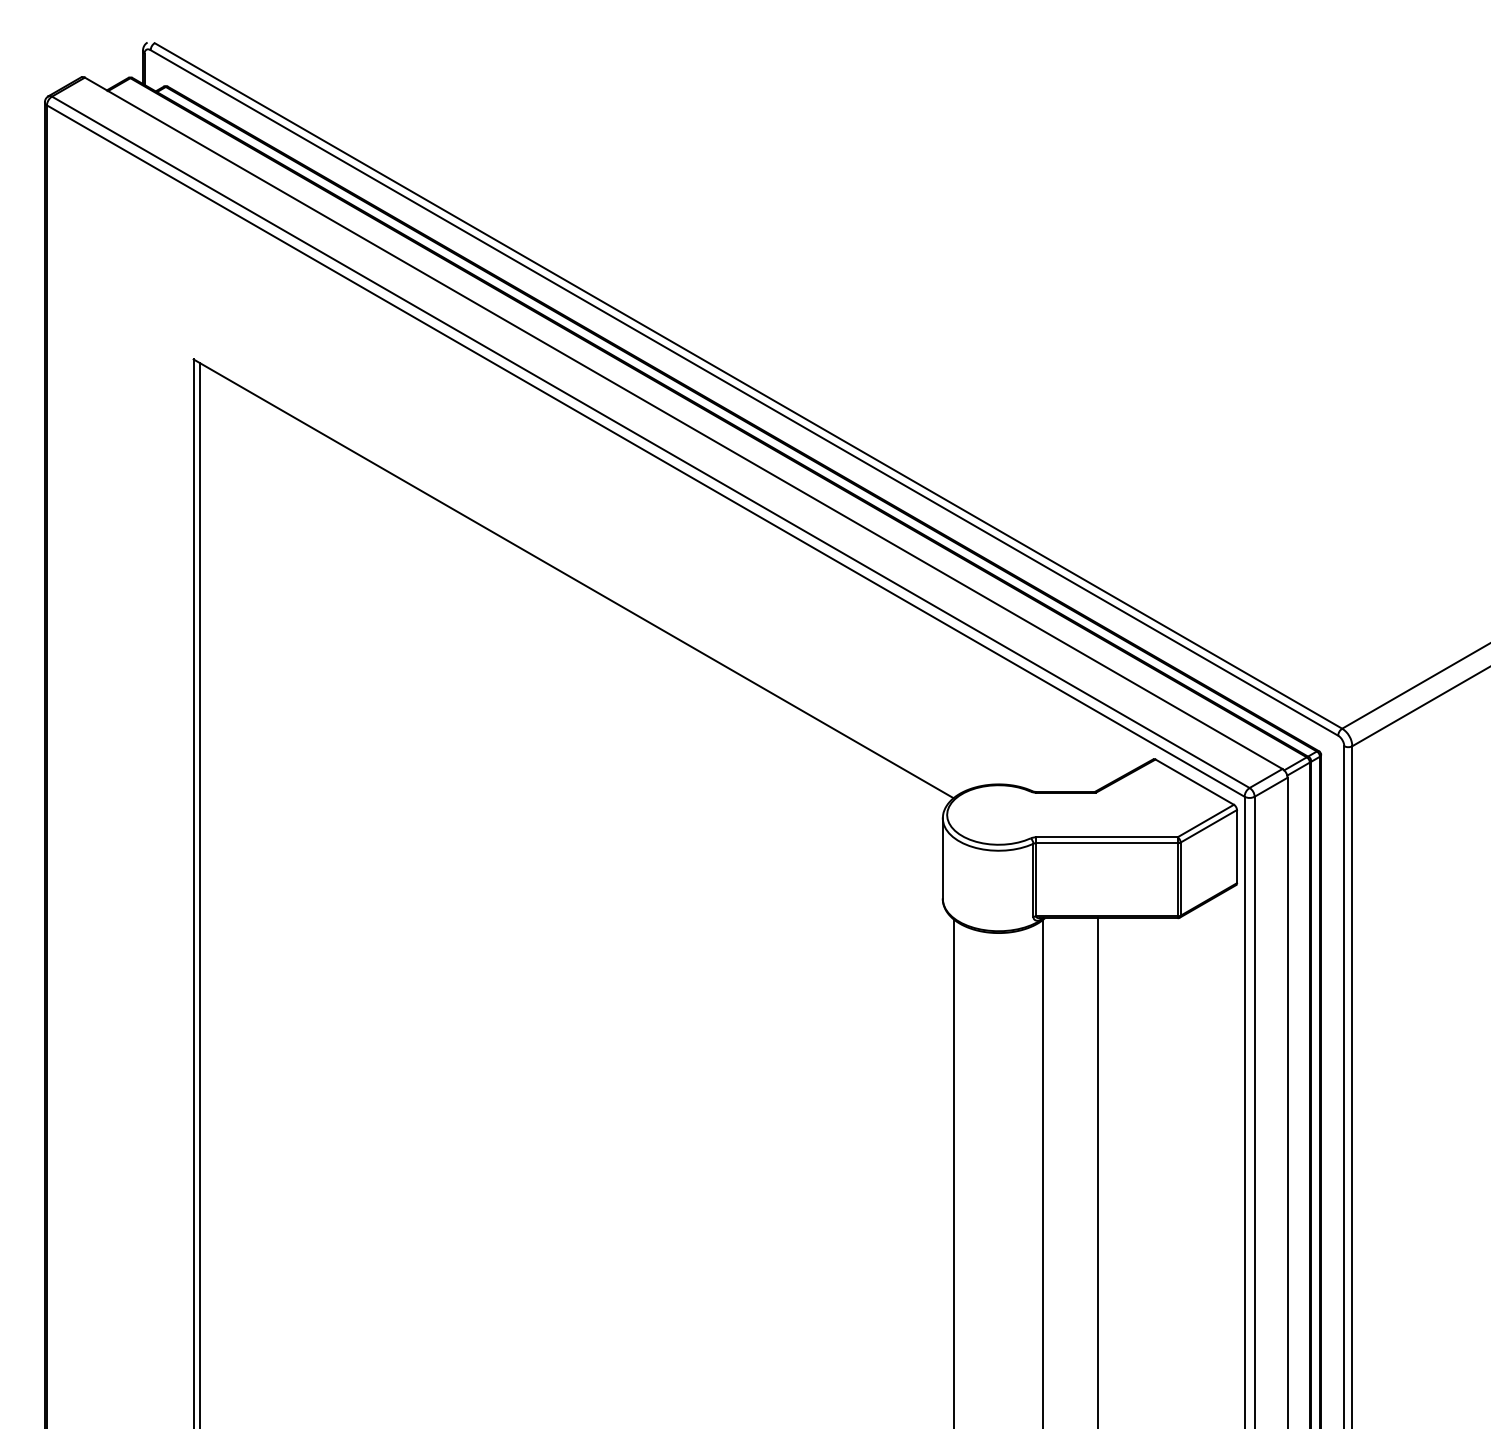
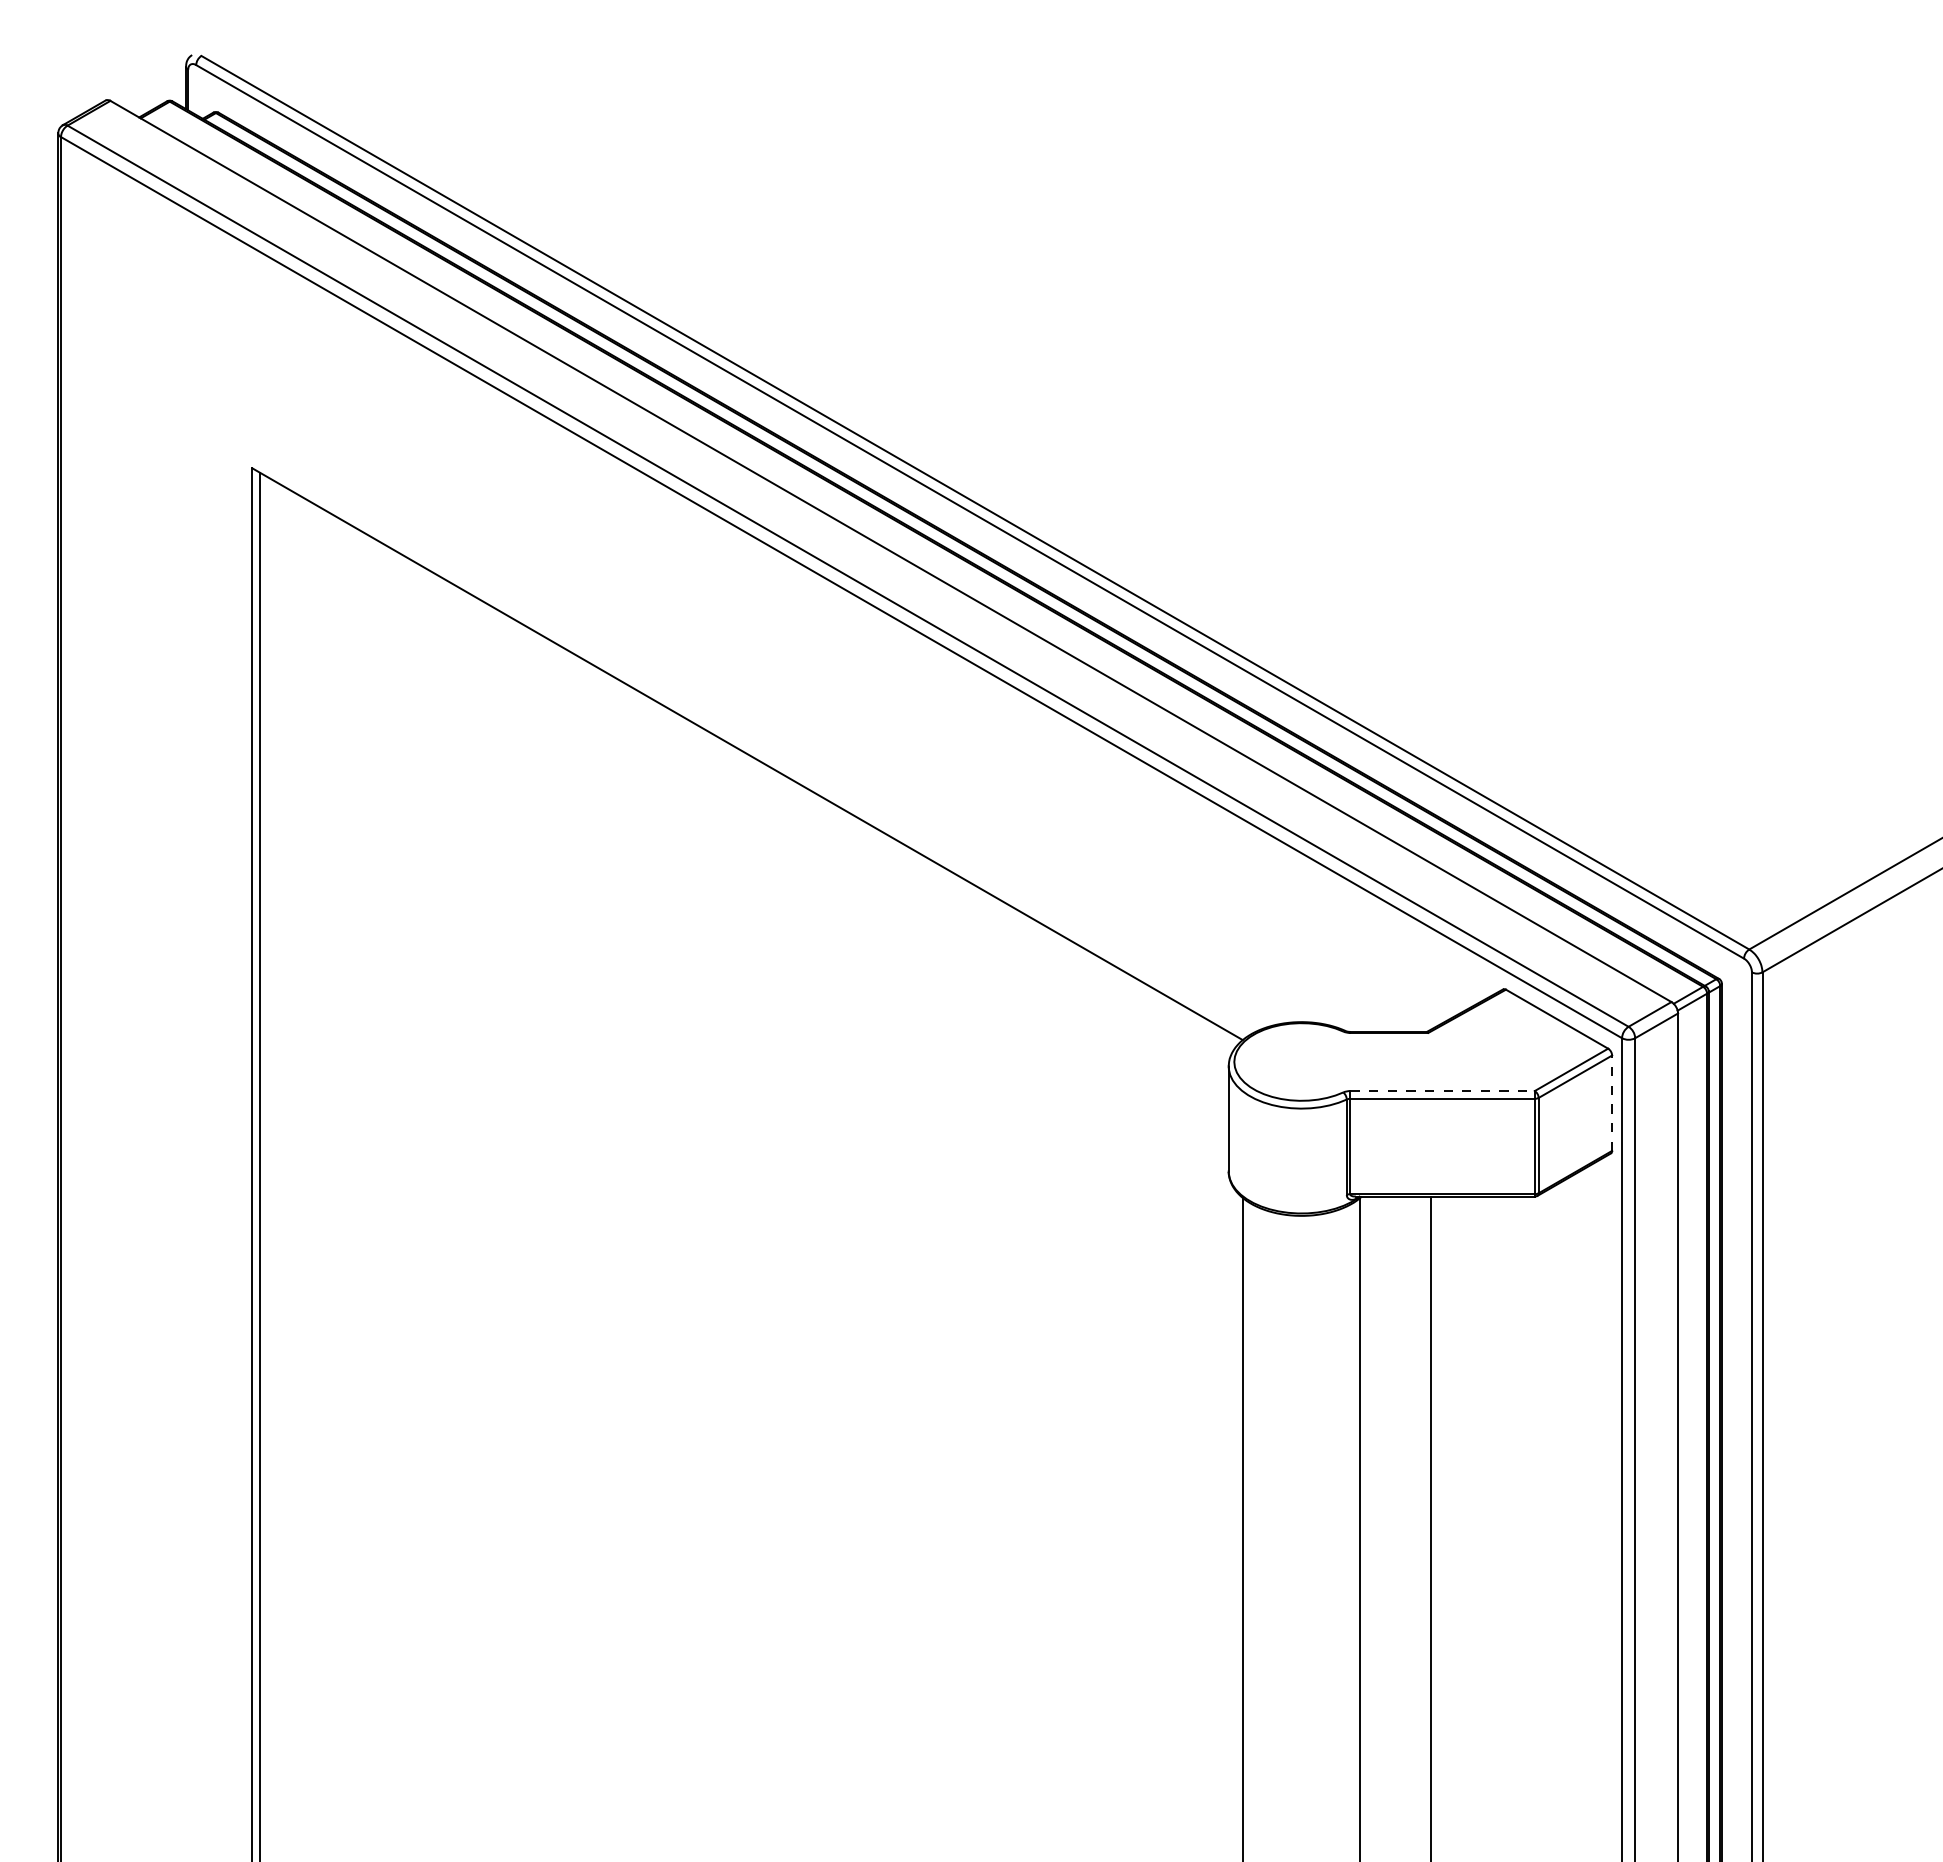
line: (1107, 837) -> (1443, 1091), solid -> dashed
line: (1237, 846) -> (1612, 1103), solid -> dashed

